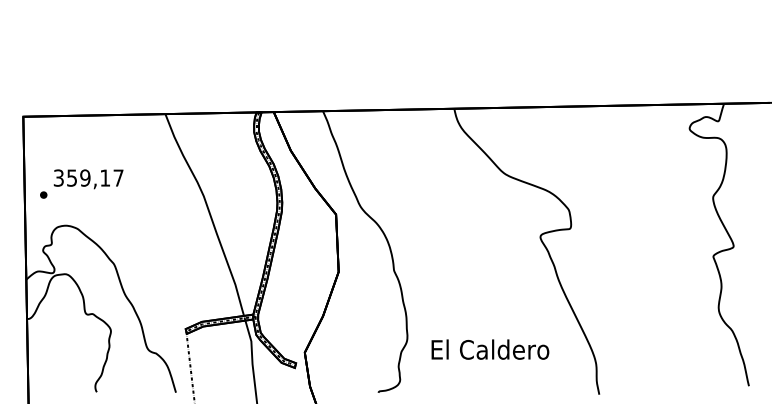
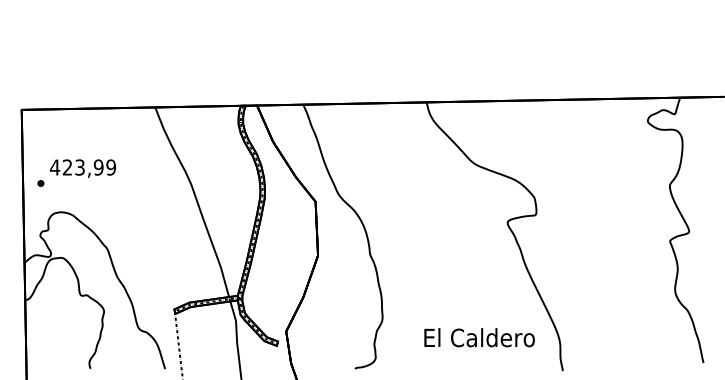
text: (87, 178) -> (82, 167), 359,17 -> 423,99
text: (490, 349) -> (479, 337), moved

